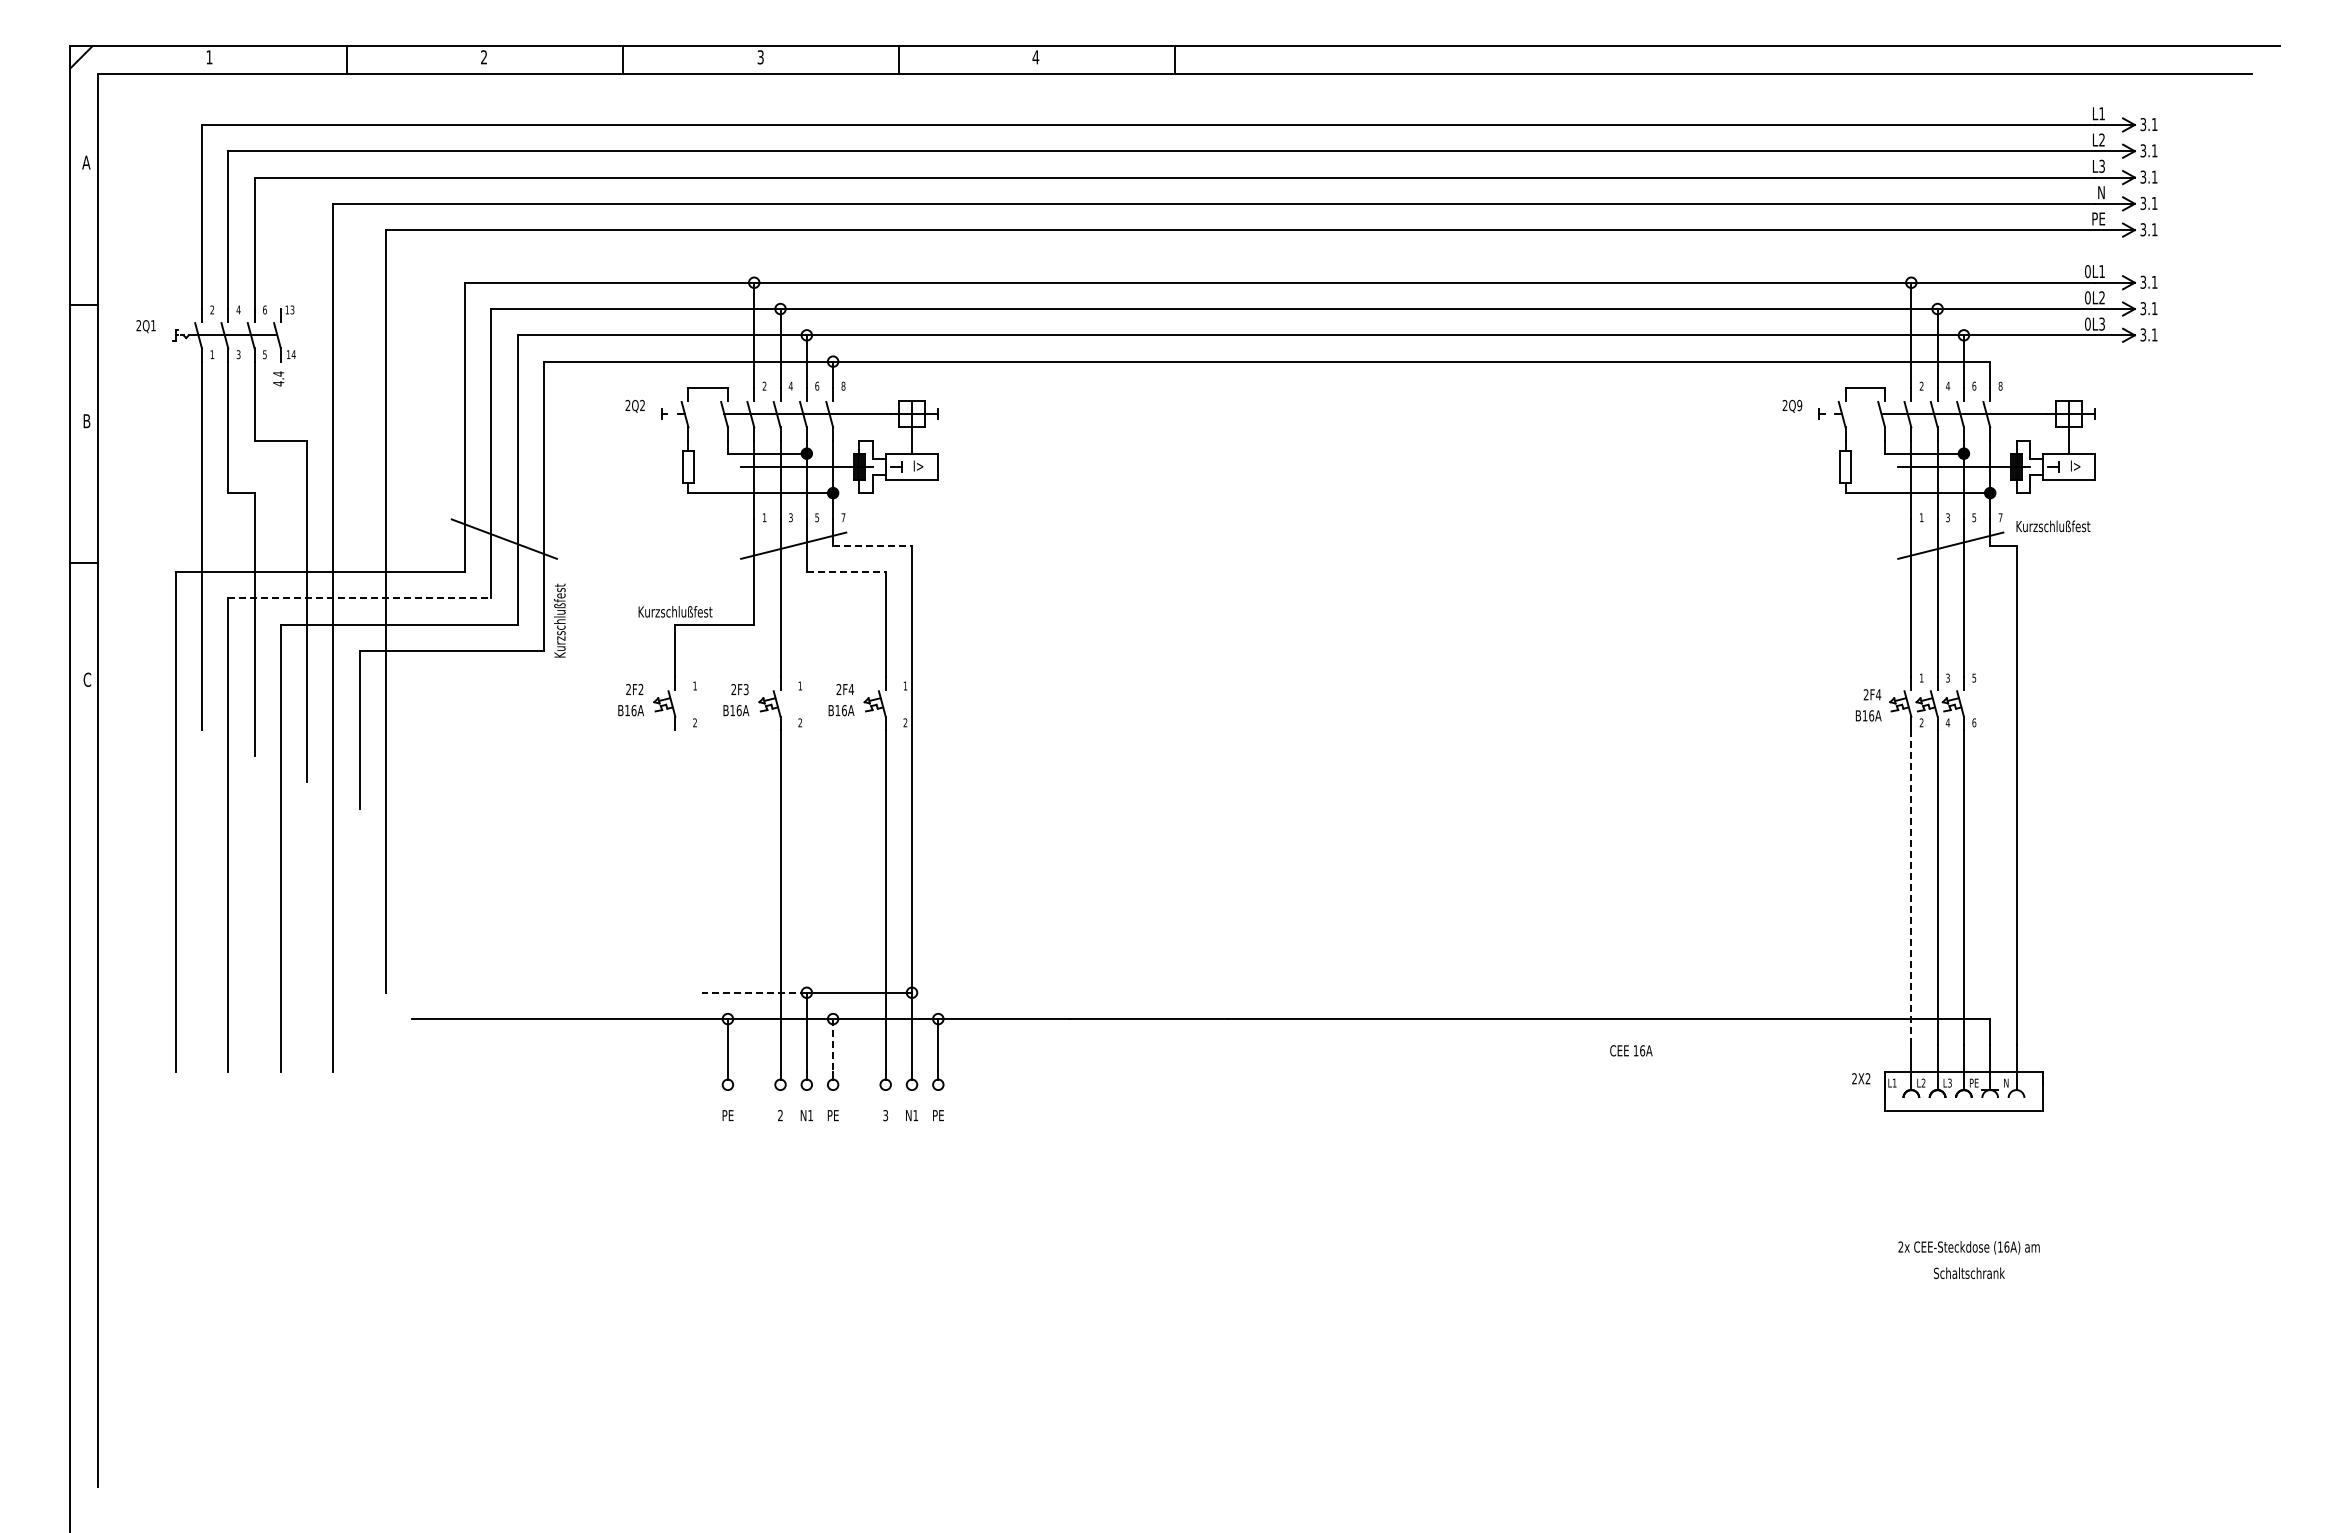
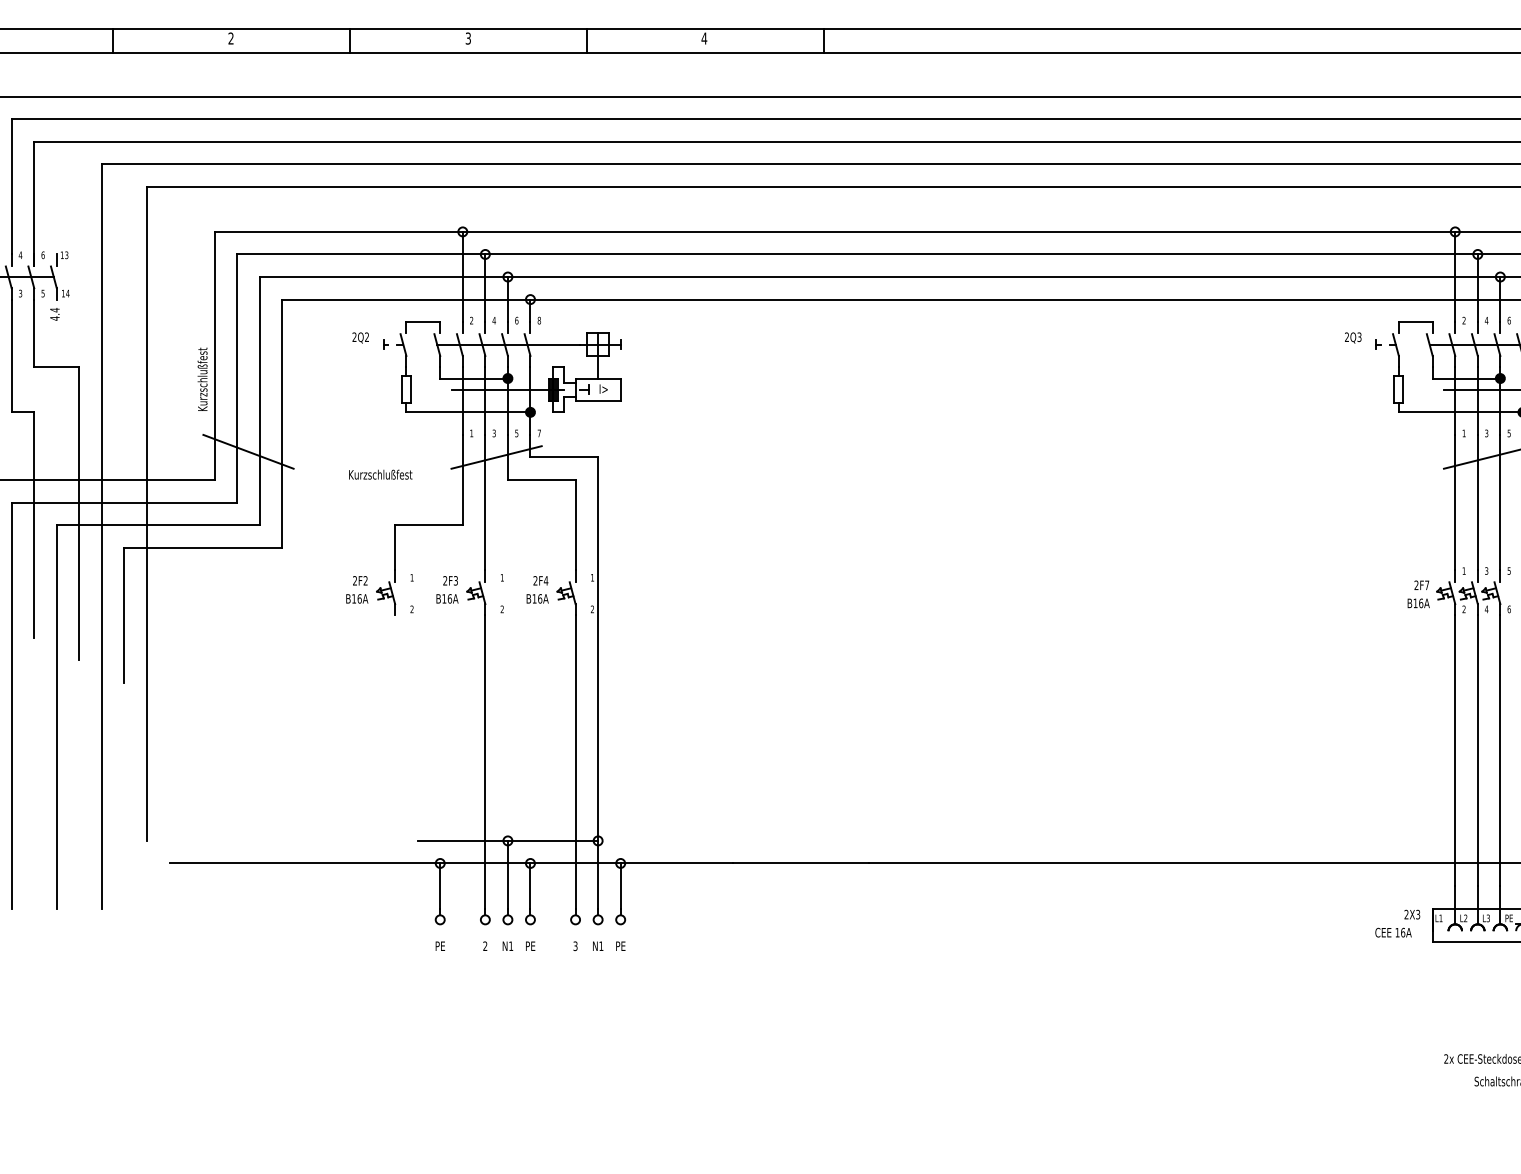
text: (1799, 405) -> (1359, 337), 2Q9 -> 2Q3
line: (873, 545) -> (565, 457), dashed -> solid
line: (846, 572) -> (541, 480), dashed -> solid
line: (360, 598) -> (125, 502), dashed -> solid
text: (675, 611) -> (380, 474), moved
text: (559, 620) -> (202, 379), moved
text: (1878, 694) -> (1427, 585), 2F4 -> 2F7
line: (1911, 887) -> (1455, 750), dashed -> solid
line: (754, 992) -> (463, 840), dashed -> solid
line: (833, 1045) -> (530, 886), dashed -> solid
text: (1631, 1050) -> (1393, 932), moved
text: (1867, 1078) -> (1417, 914), 2X2 -> 2X3

